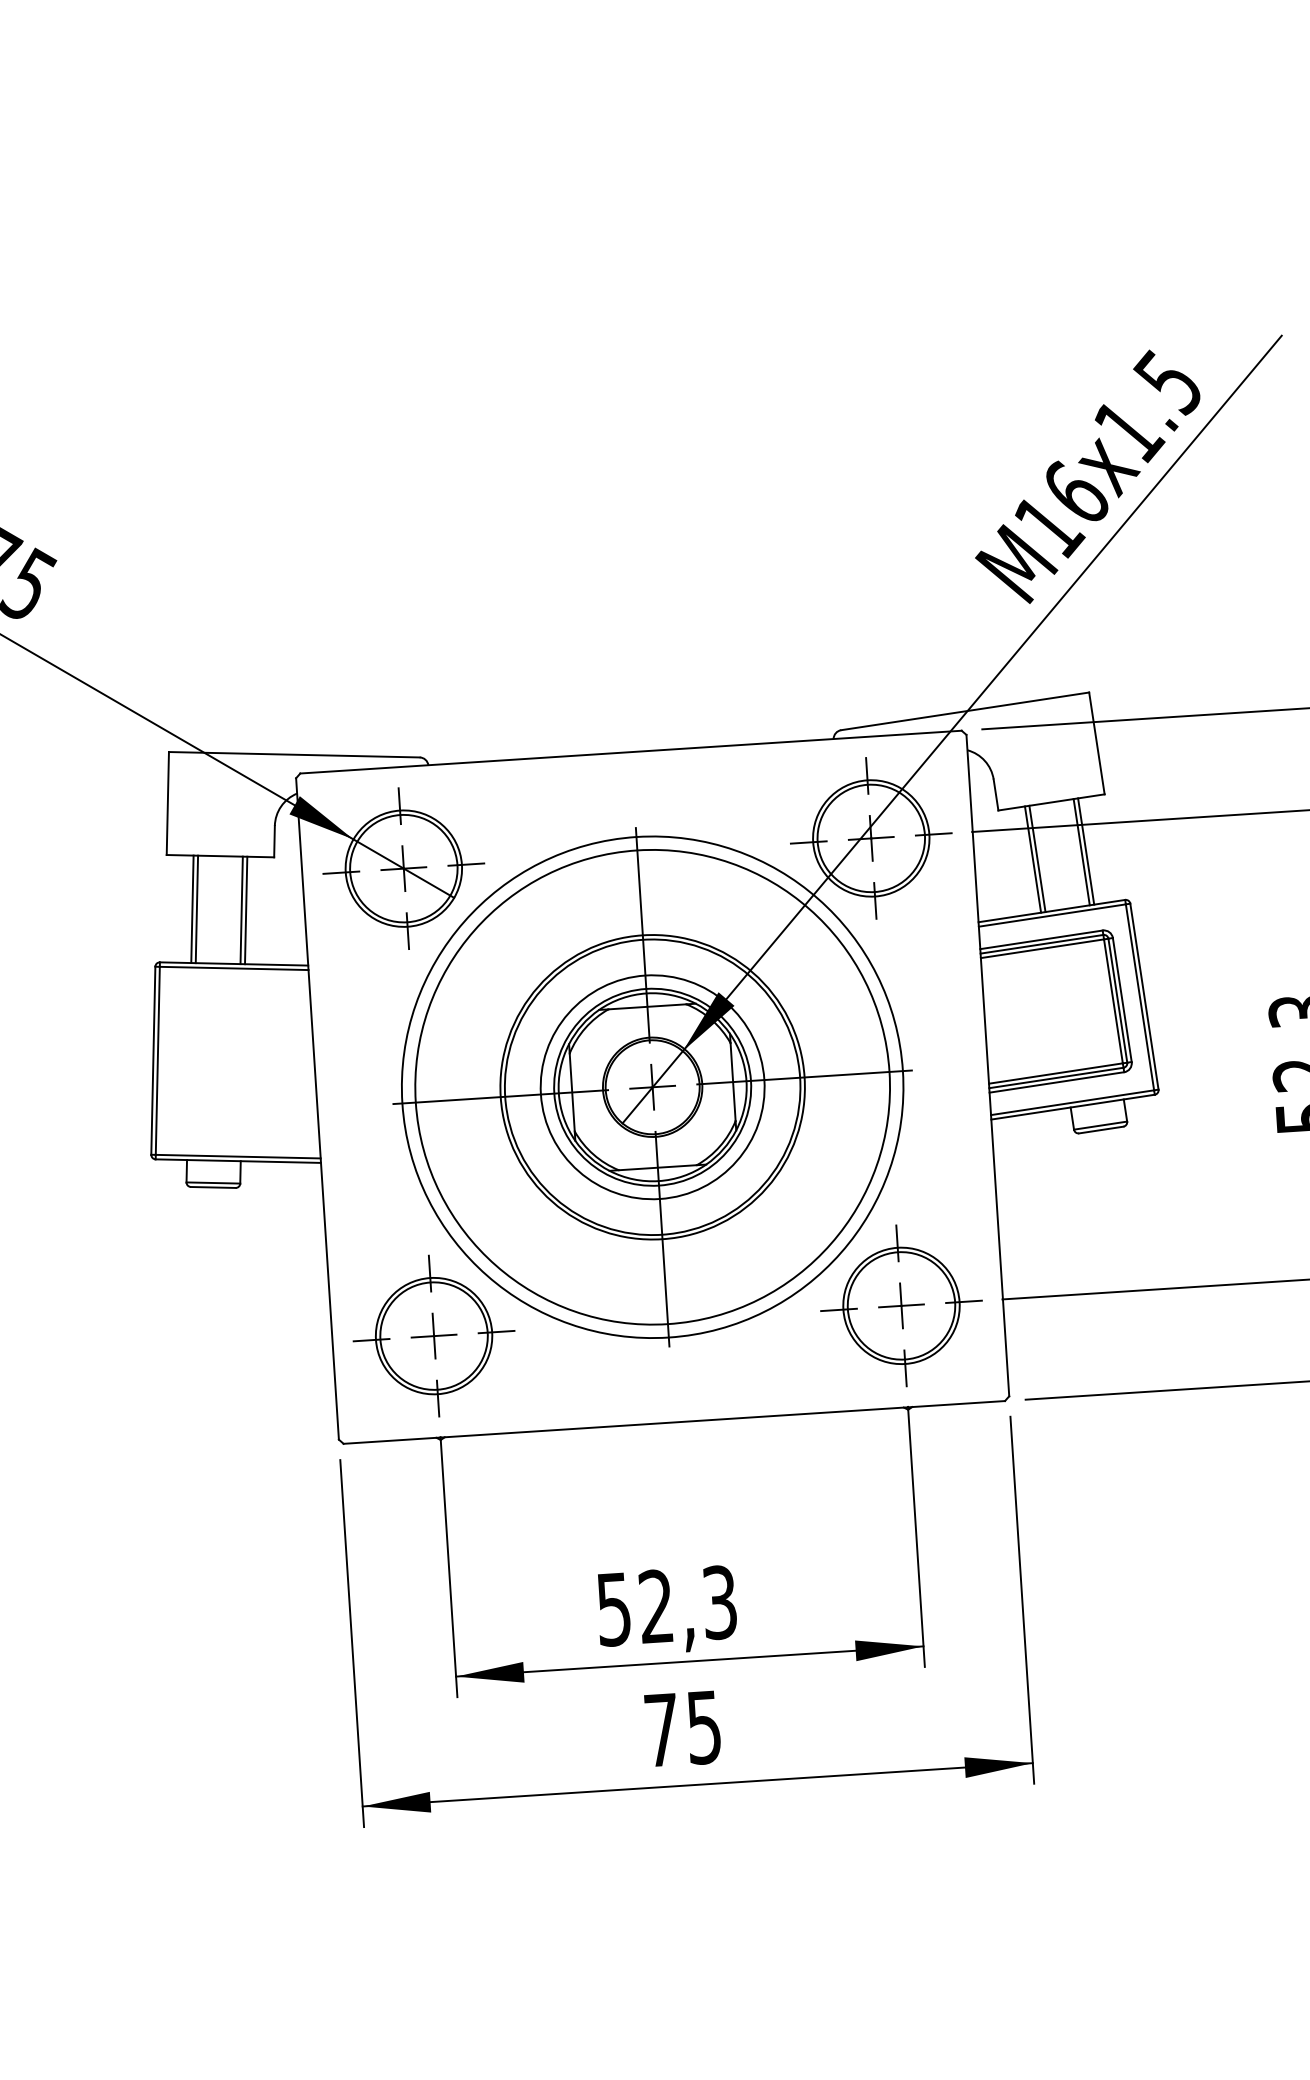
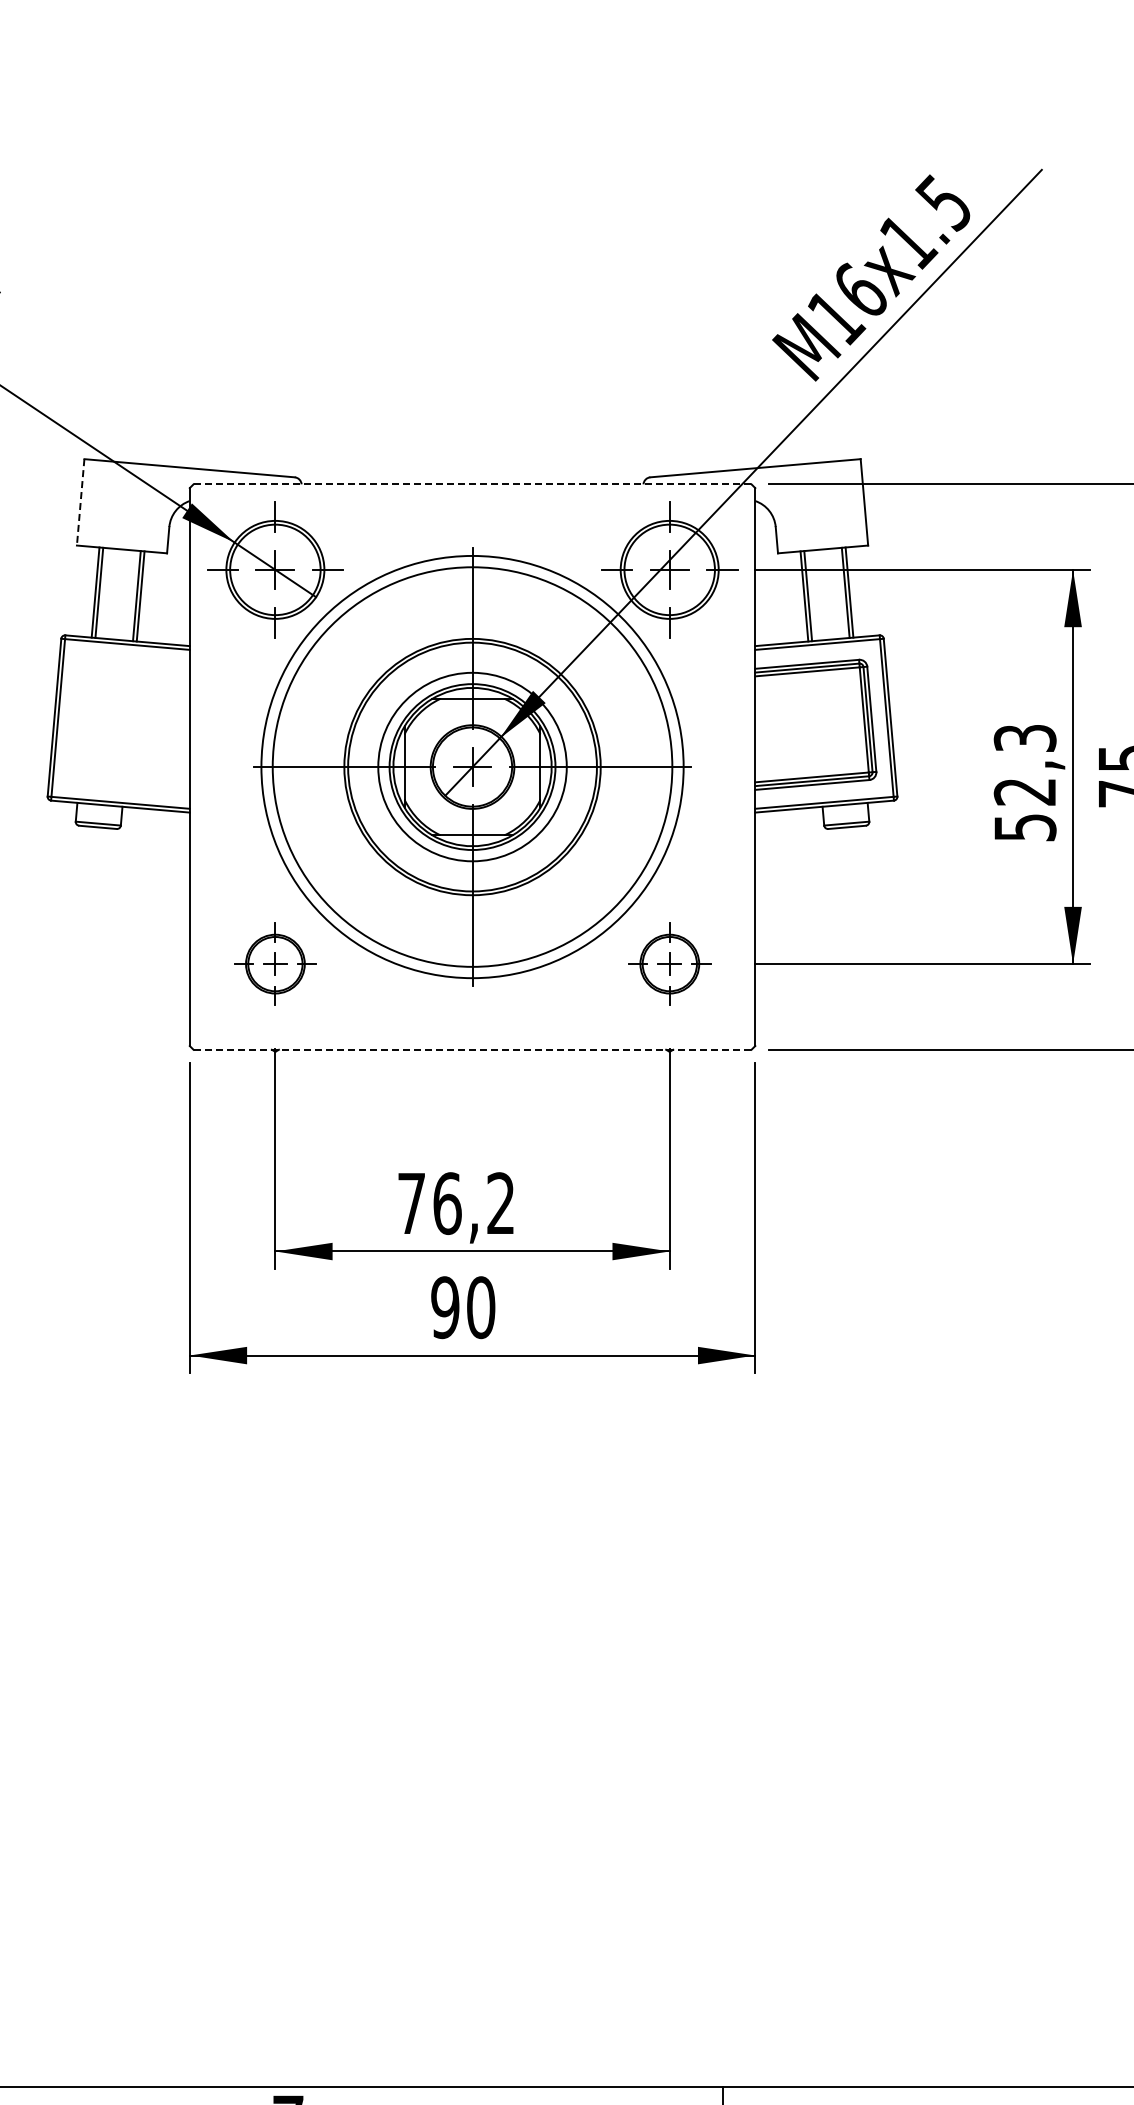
line: (630, 752) -> (472, 484), solid -> dashed
line: (167, 803) -> (80, 502), solid -> dashed
part: (901, 1305) -> (669, 963), size x0.6
part: (434, 1335) -> (275, 963), size x0.6
line: (674, 1422) -> (472, 1049), solid -> dashed
text: (667, 1605) -> (456, 1203), 52,3 -> 76,2
text: (683, 1728) -> (463, 1307), 75 -> 90

